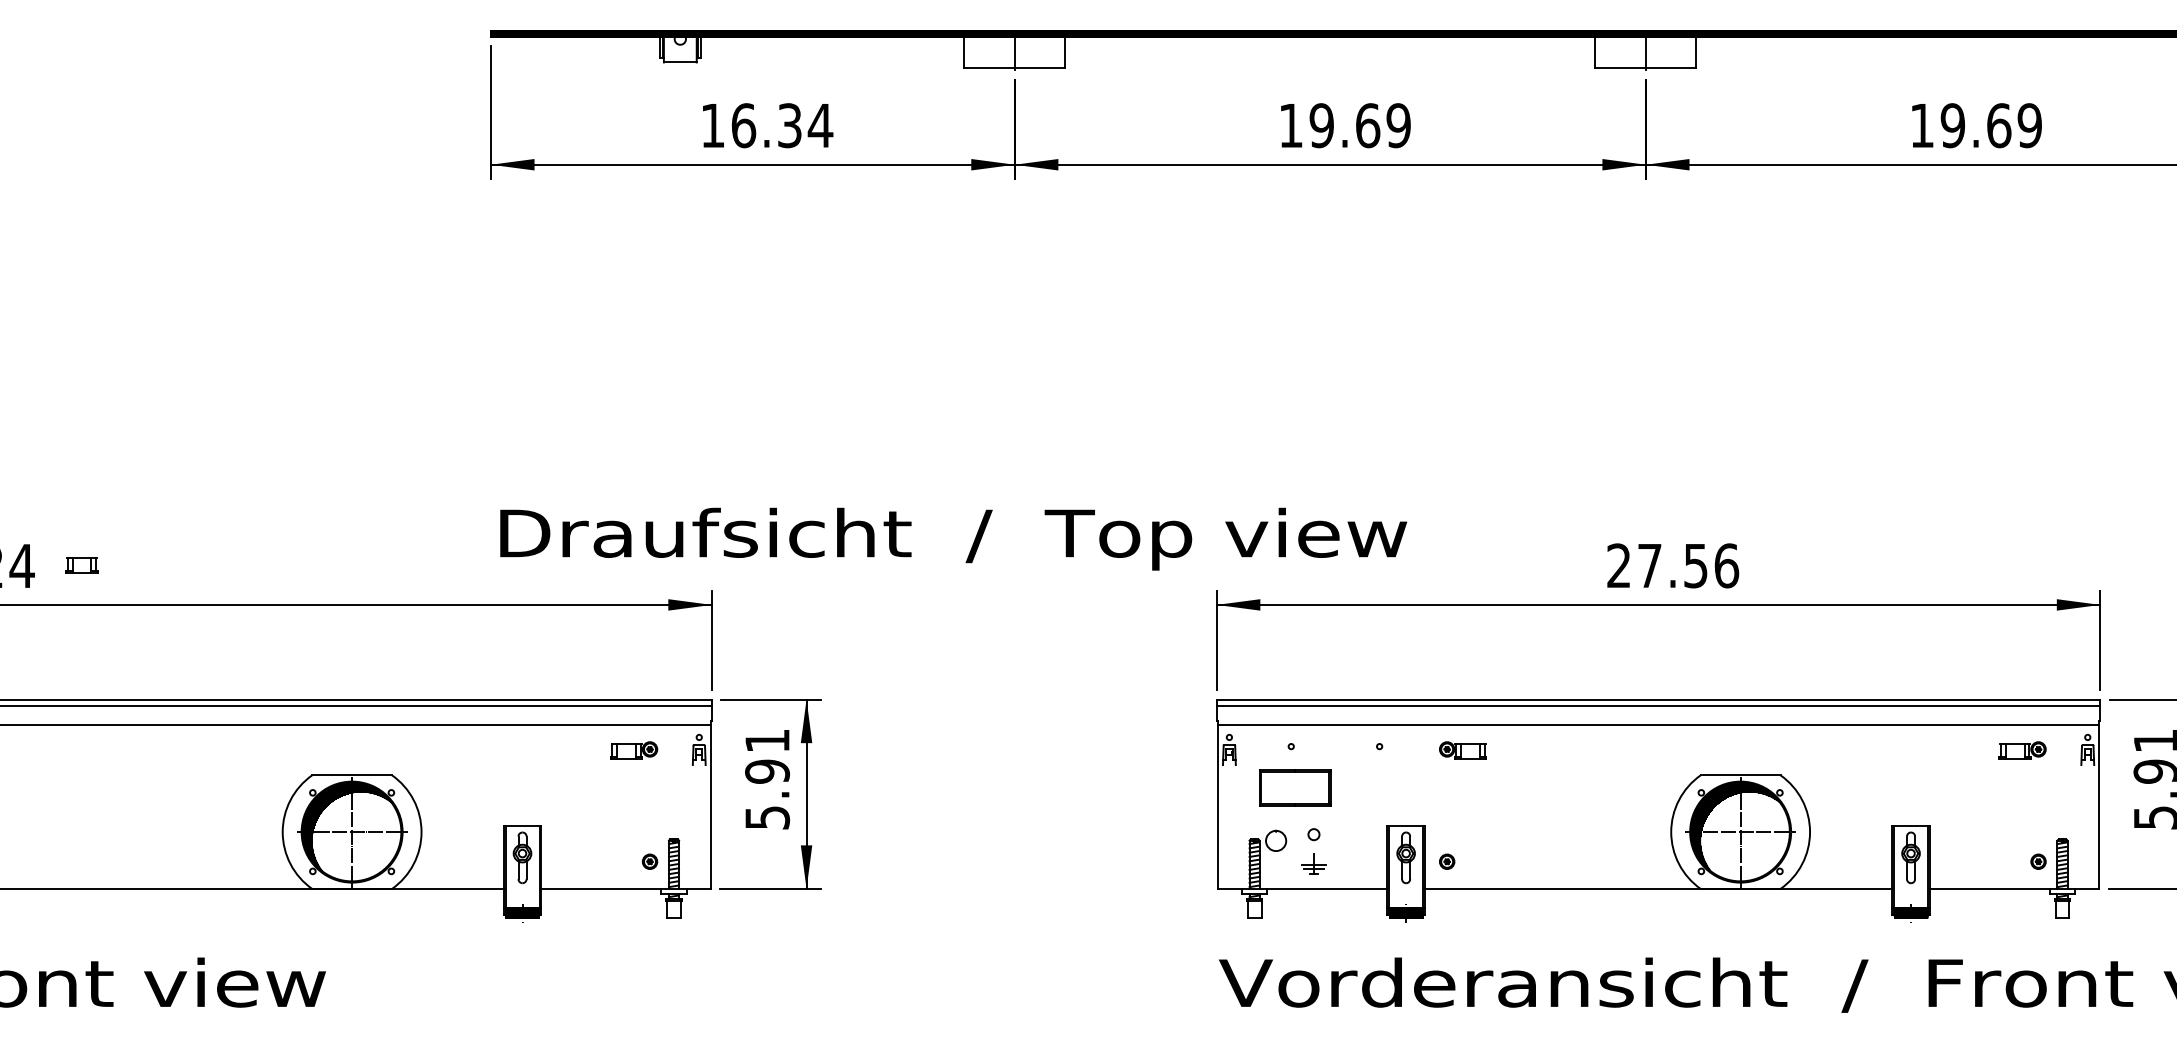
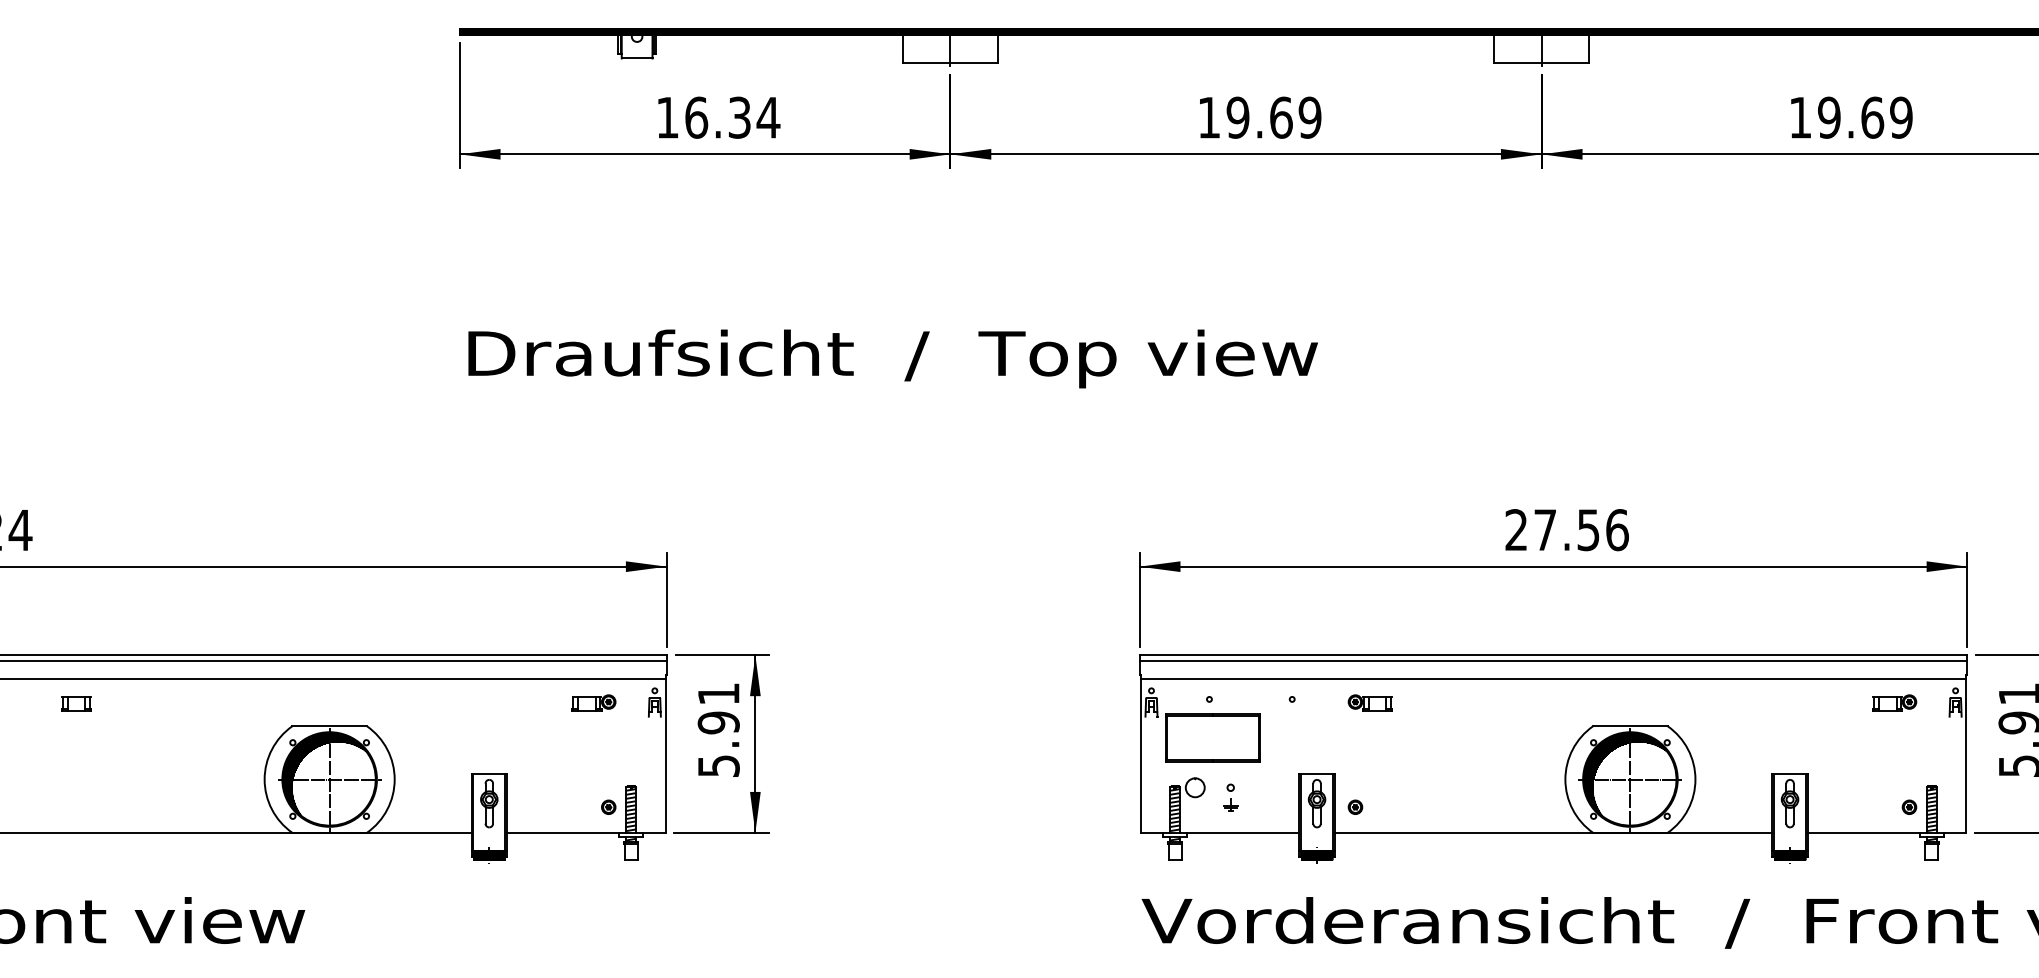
text: (953, 538) -> (893, 358), moved
part: (81, 565) -> (76, 703), moved
part: (1295, 787) -> (1213, 737), size x1.43
part: (1313, 851) -> (1230, 797), size x0.62

